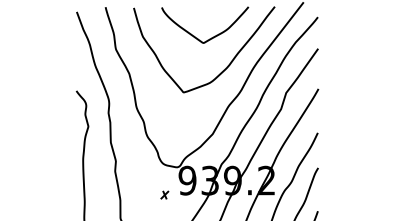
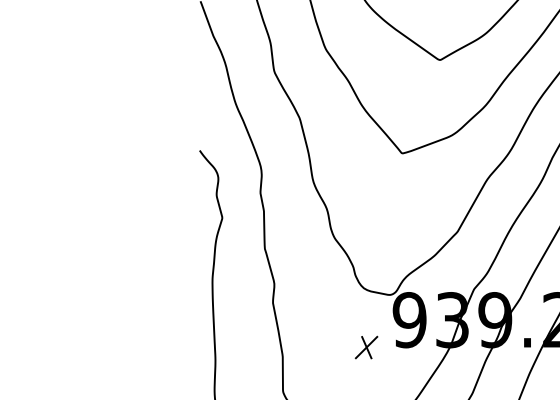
part: (164, 194) -> (366, 346), size x1.67

